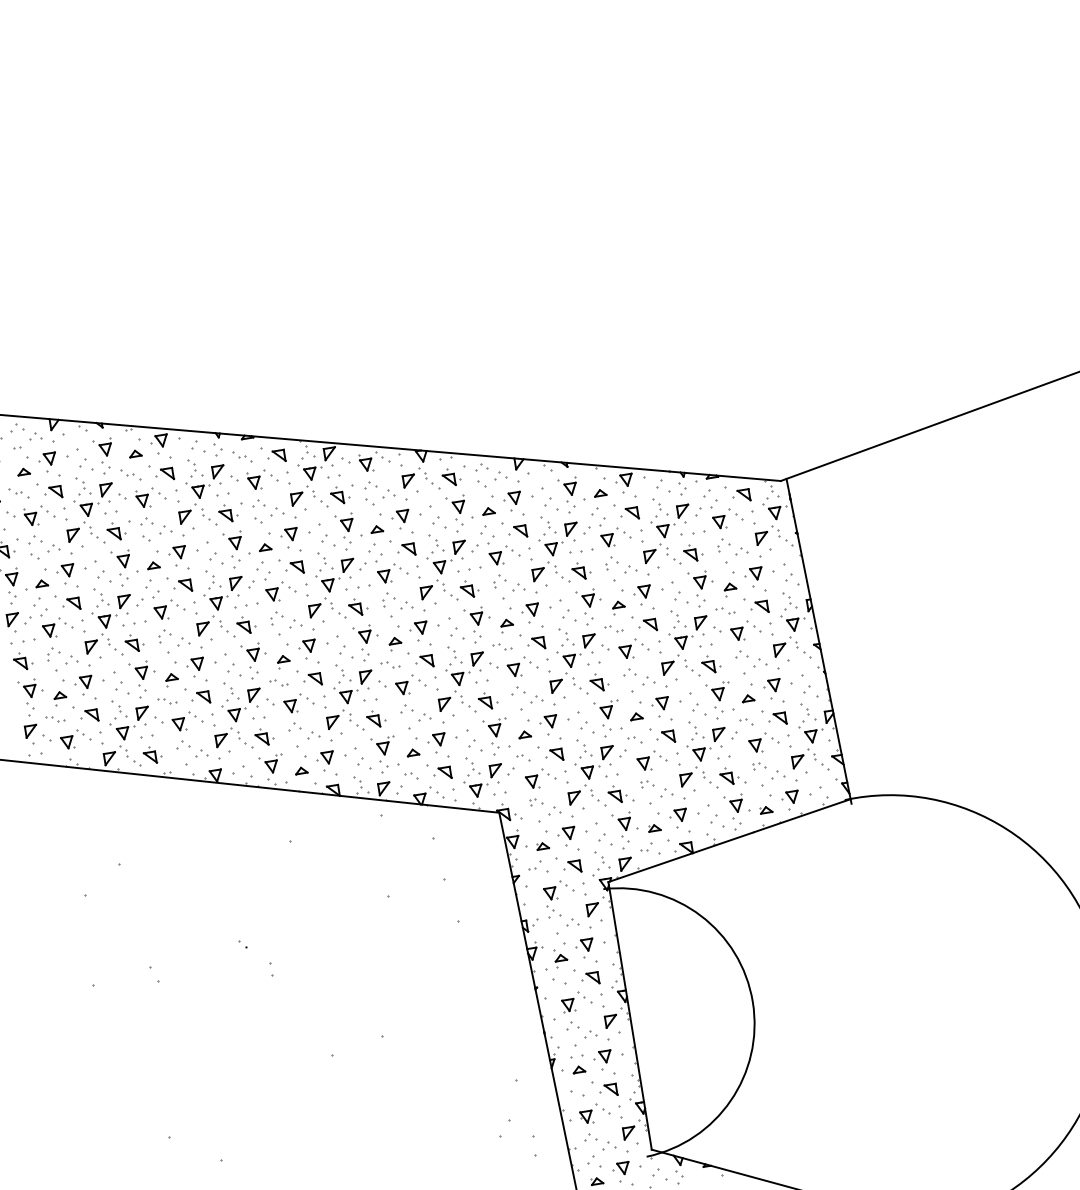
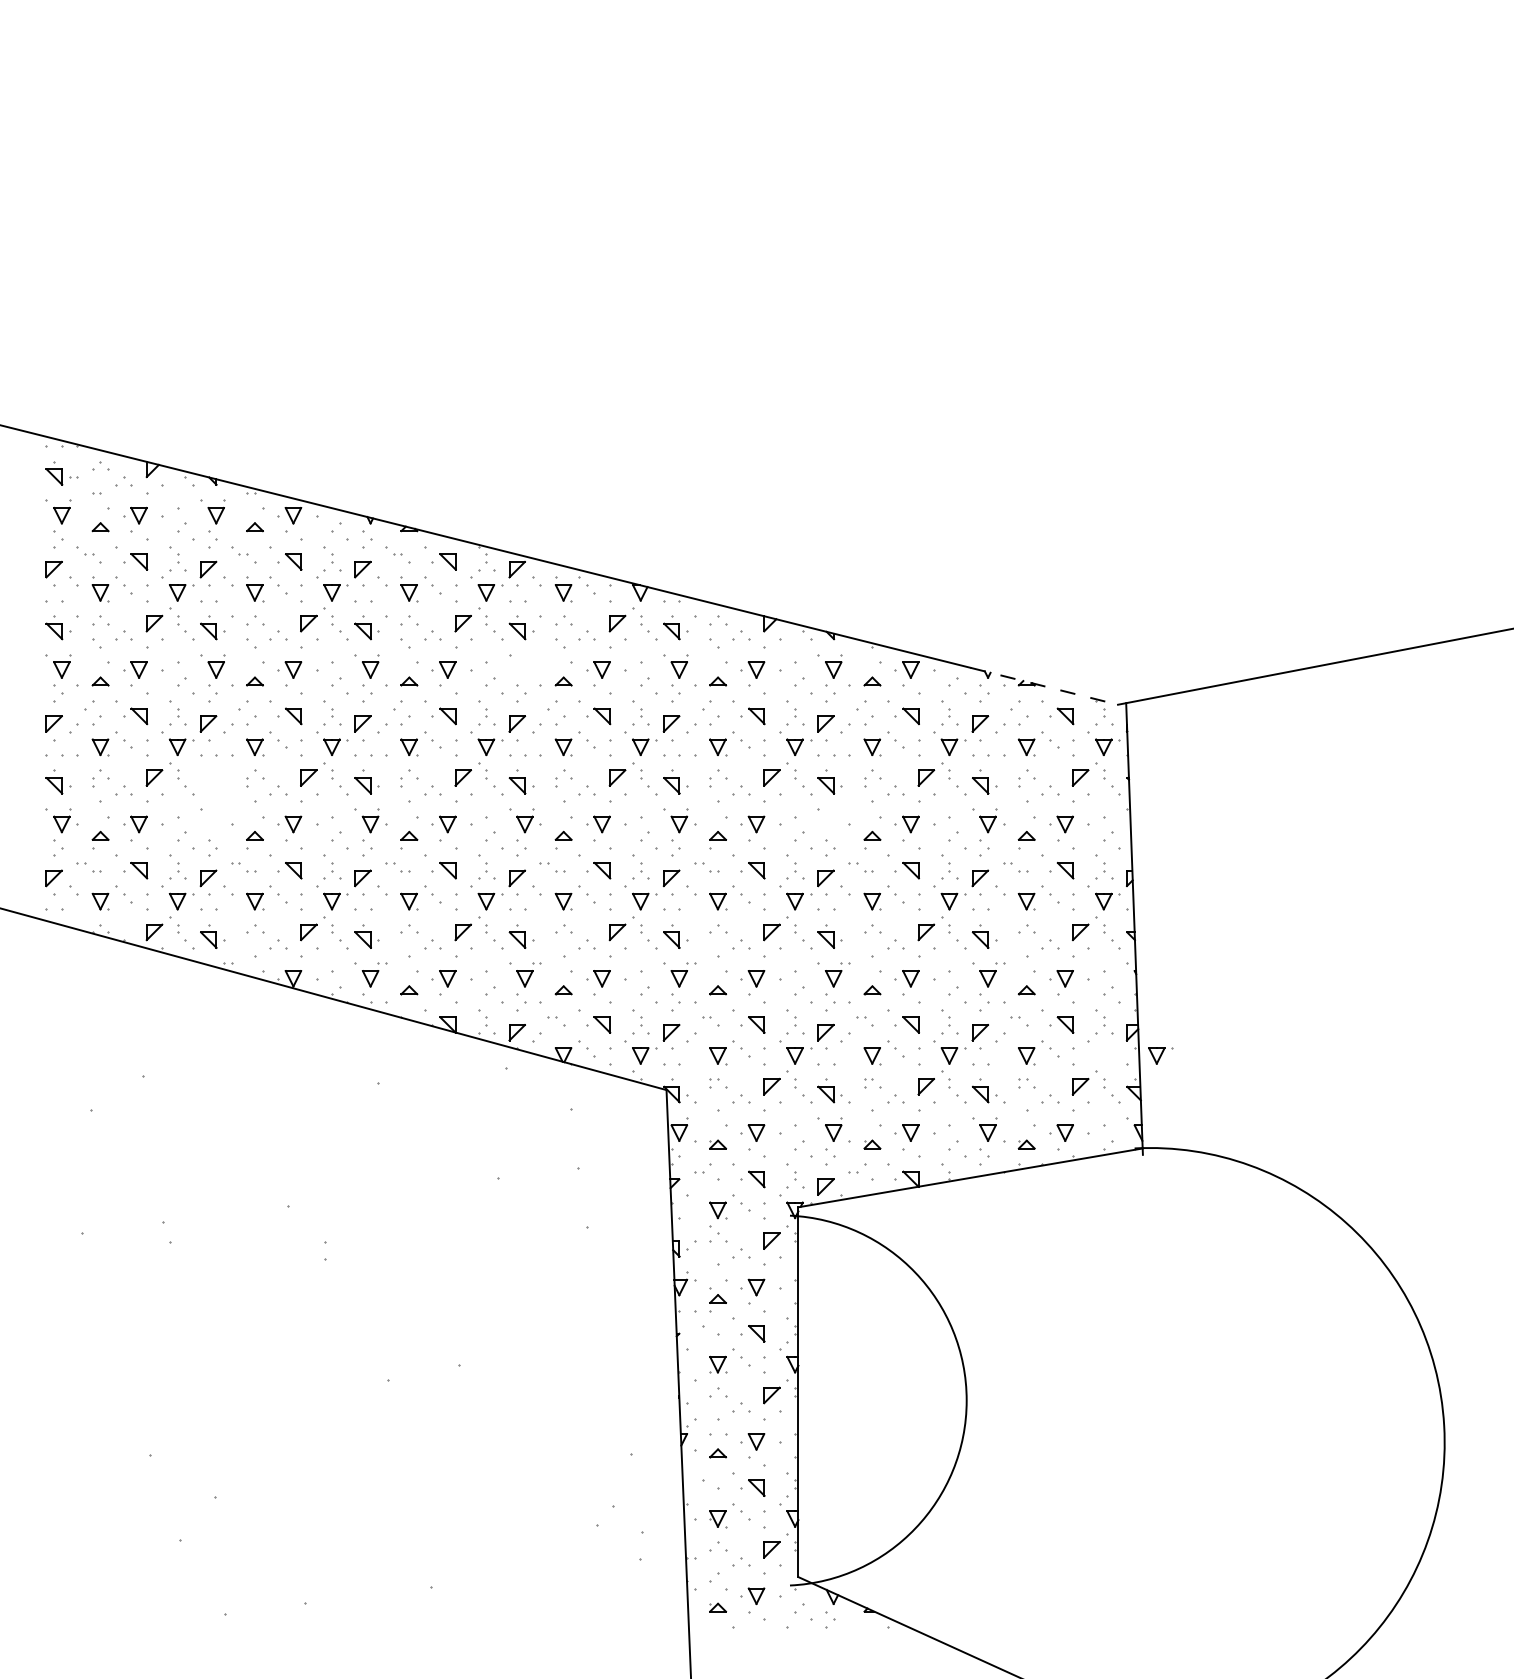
line: (725, 476) -> (1044, 686), solid -> dashed
part: (347, 522) -> (525, 666), removed
part: (588, 598) -> (833, 820), removed
part: (134, 642) -> (212, 781), removed
part: (142, 670) -> (216, 820), removed
part: (814, 736) -> (1160, 1055), moved

